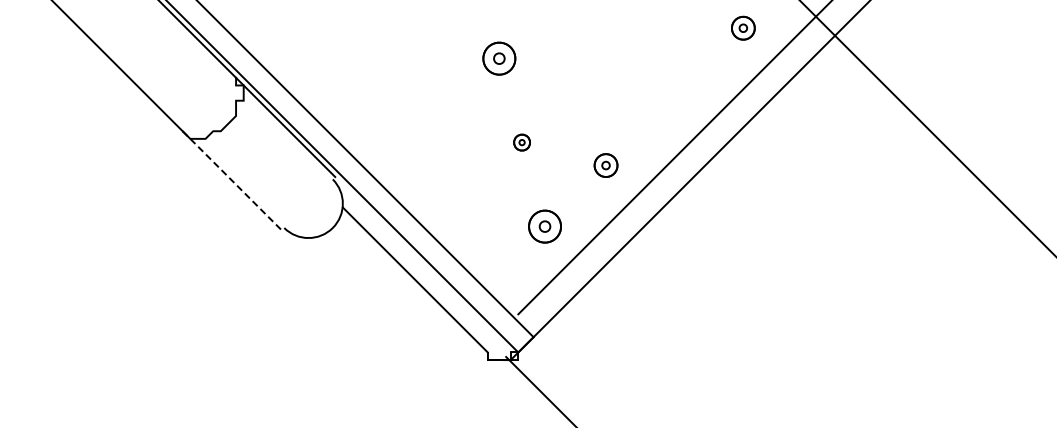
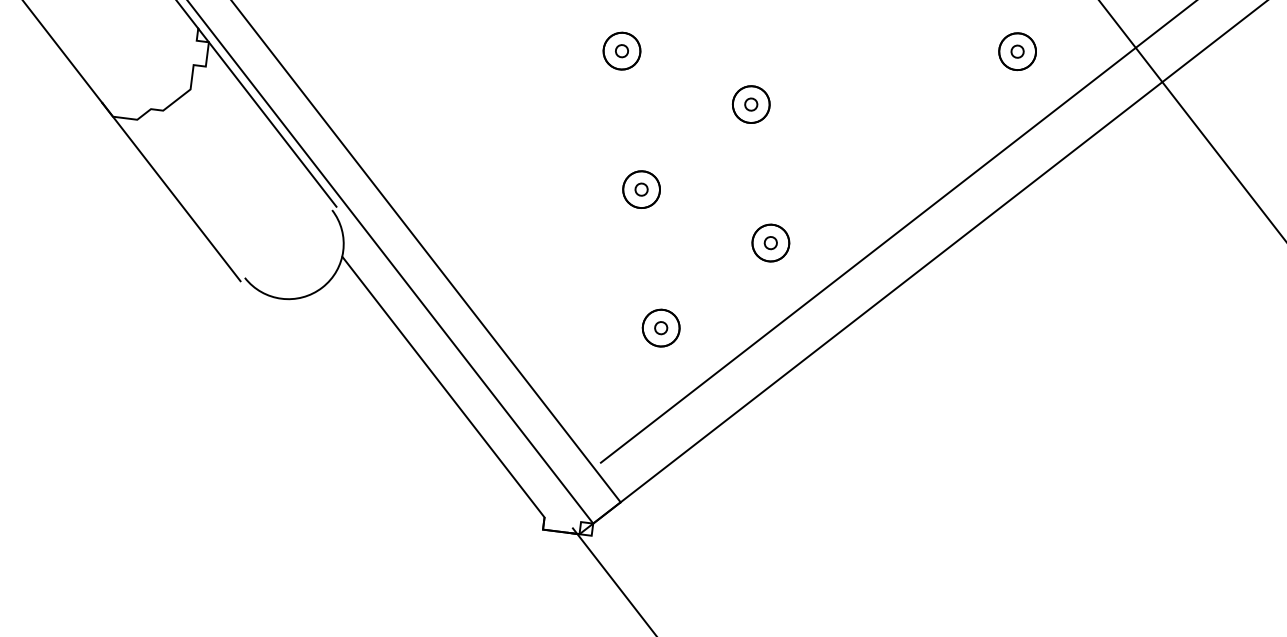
part: (498, 58) -> (620, 50), size x0.71
part: (582, 81) -> (750, 104), added
part: (521, 142) -> (640, 189), size x1.43
line: (232, 181) -> (171, 193), dashed -> solid
part: (544, 226) -> (660, 327), size x0.71

